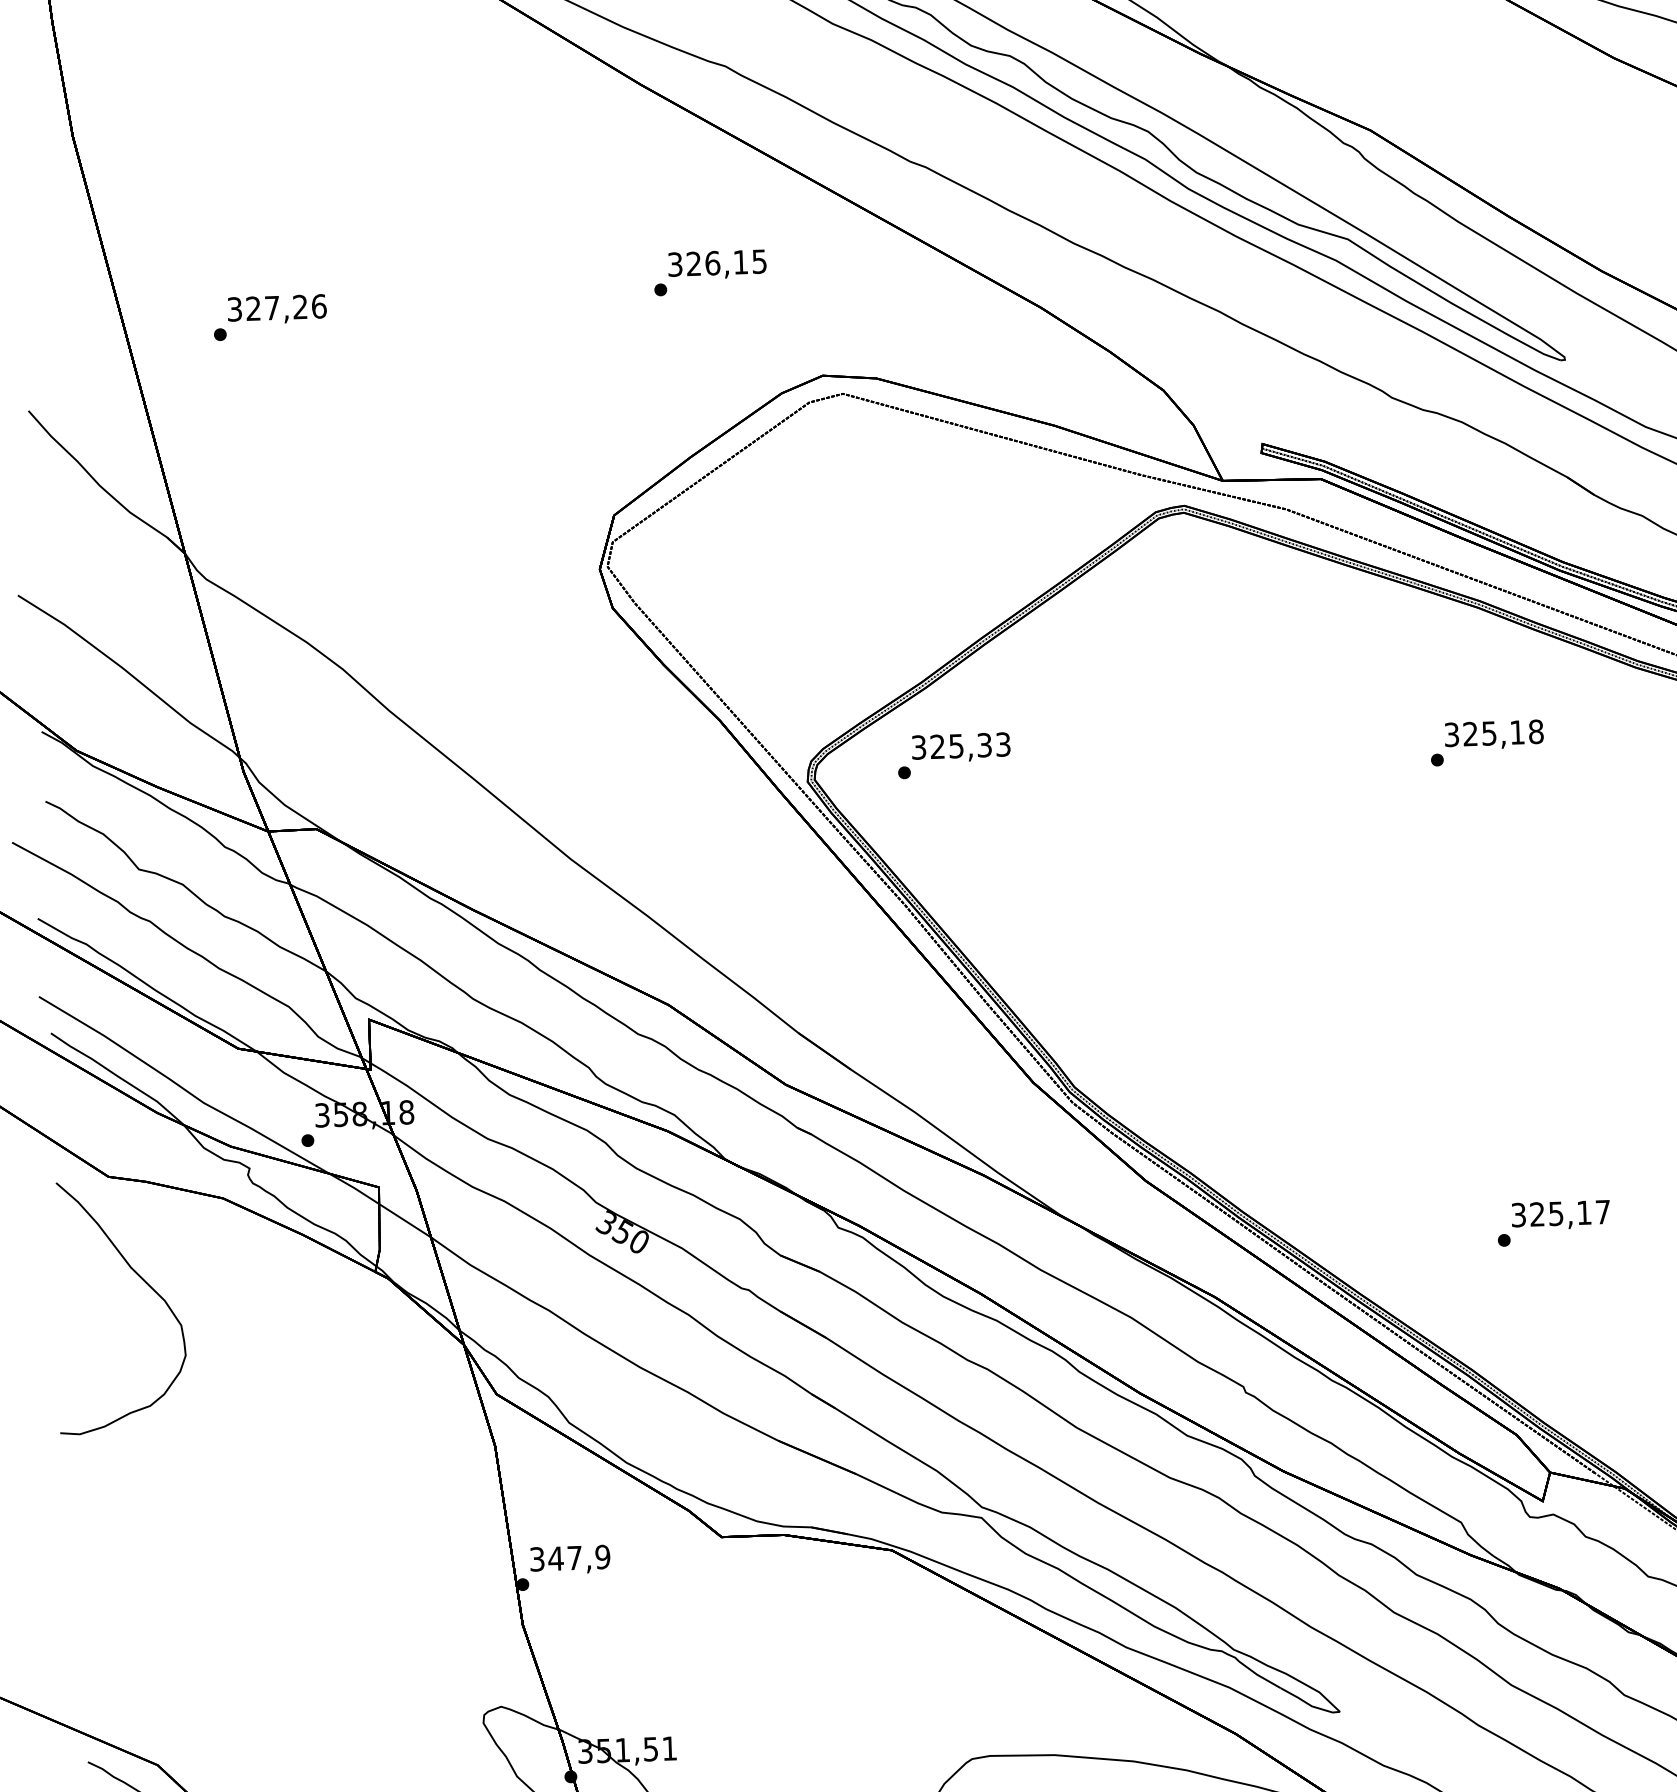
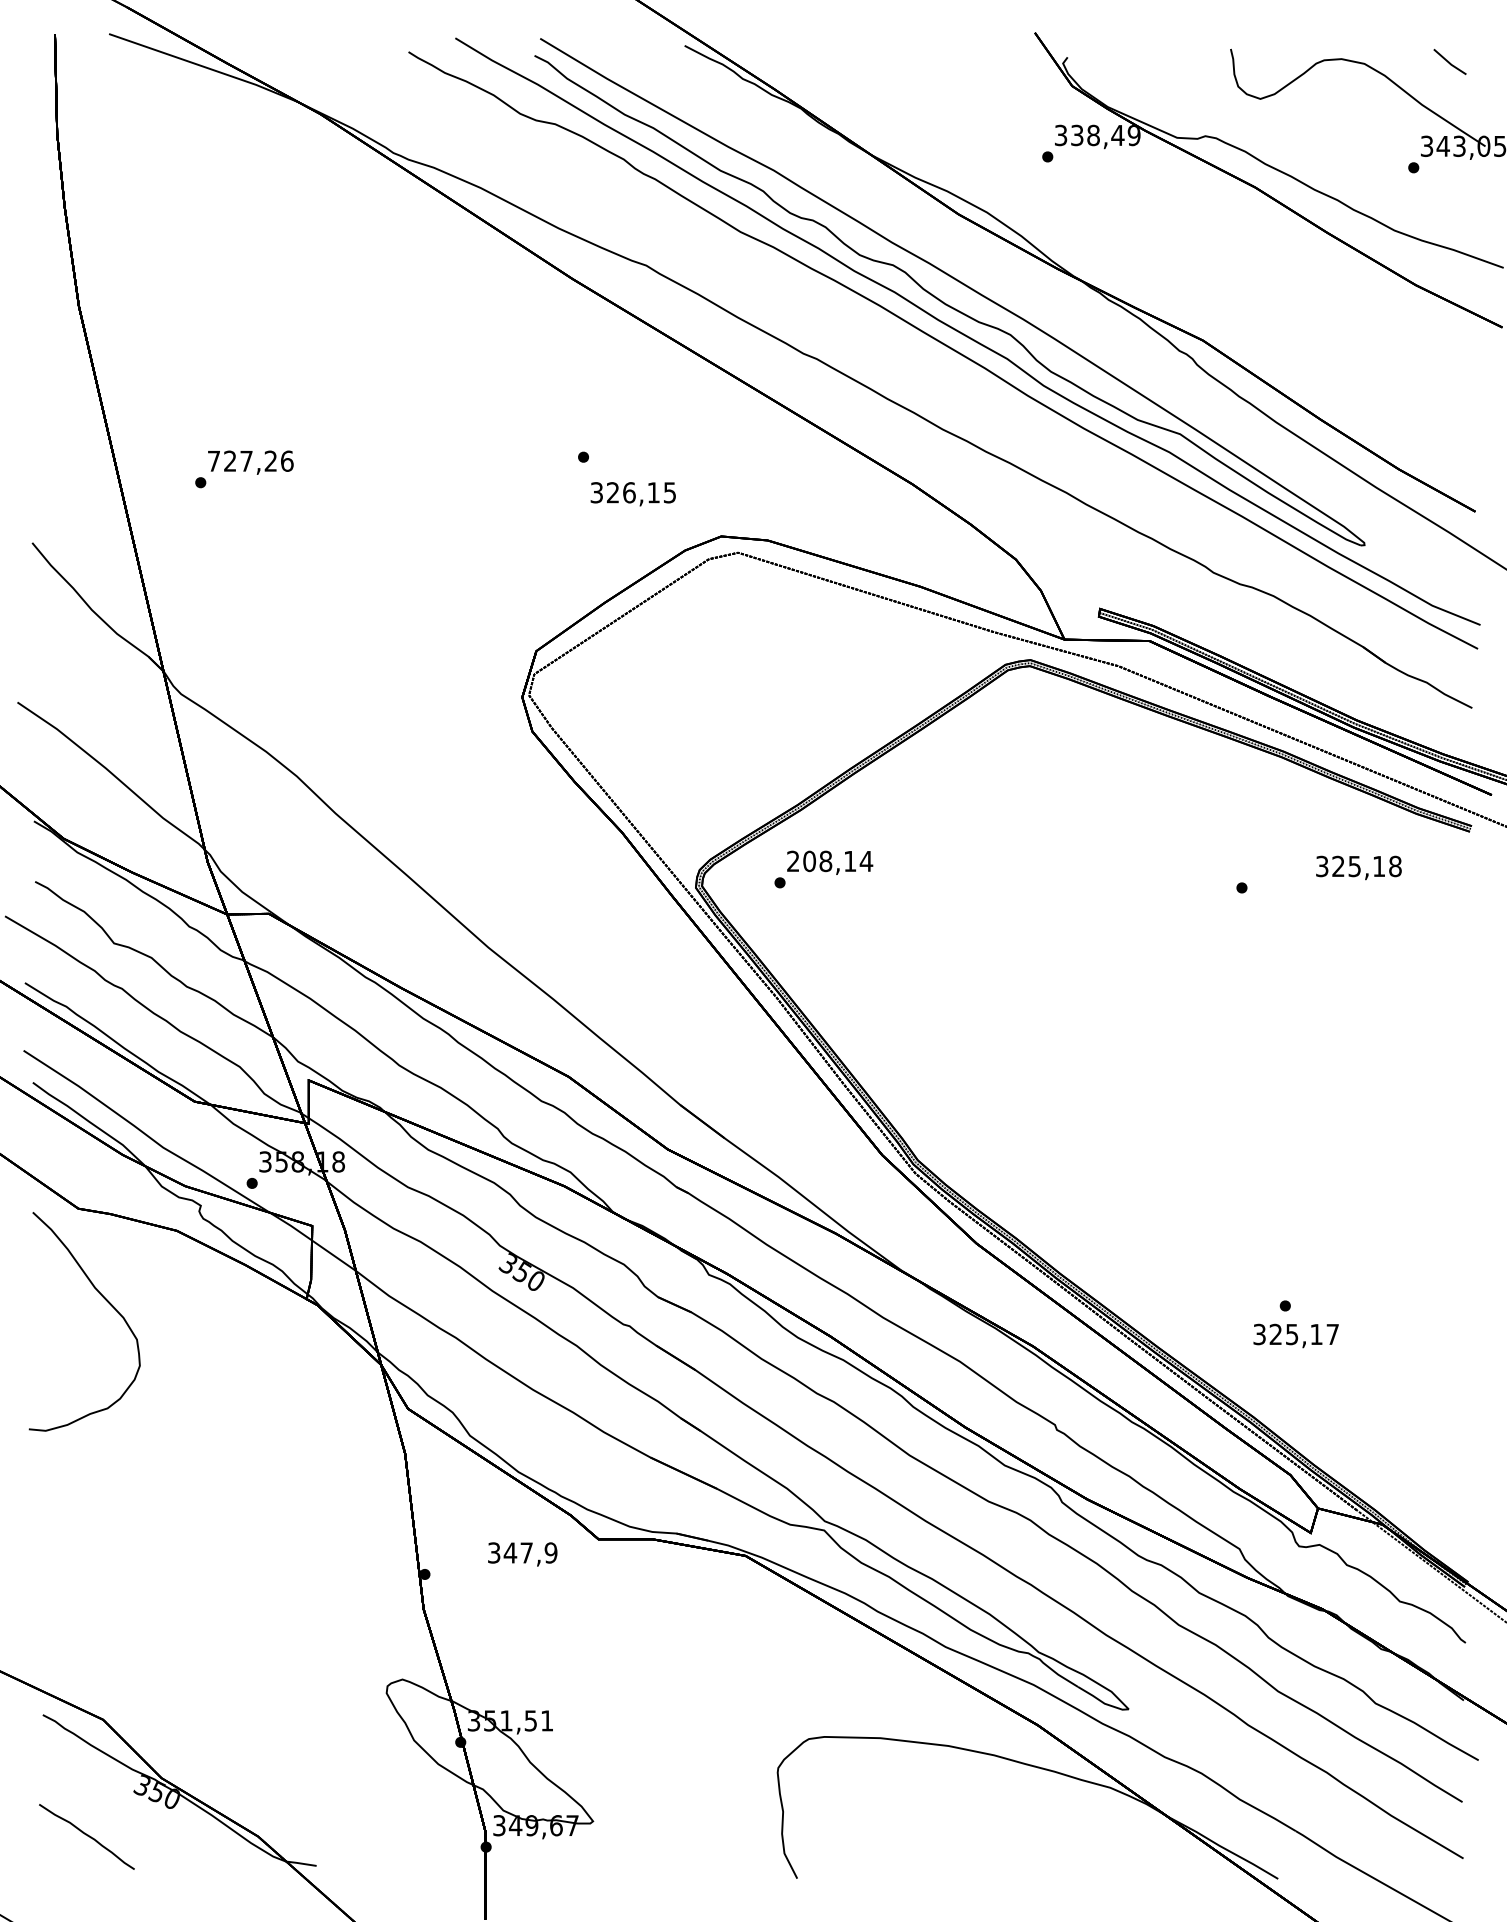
text: (716, 265) -> (632, 494), moved
text: (235, 308) -> (214, 460), 327,26 -> 727,26
text: (1493, 734) -> (1358, 867), moved
text: (961, 746) -> (830, 861), 325,33 -> 208,14
text: (1560, 1214) -> (1295, 1335), moved
text: (569, 1559) -> (522, 1554), moved

